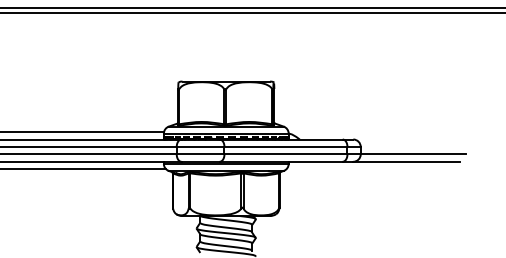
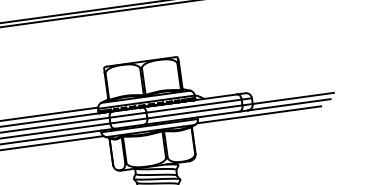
line: (366, 169) -> (258, 115), added

